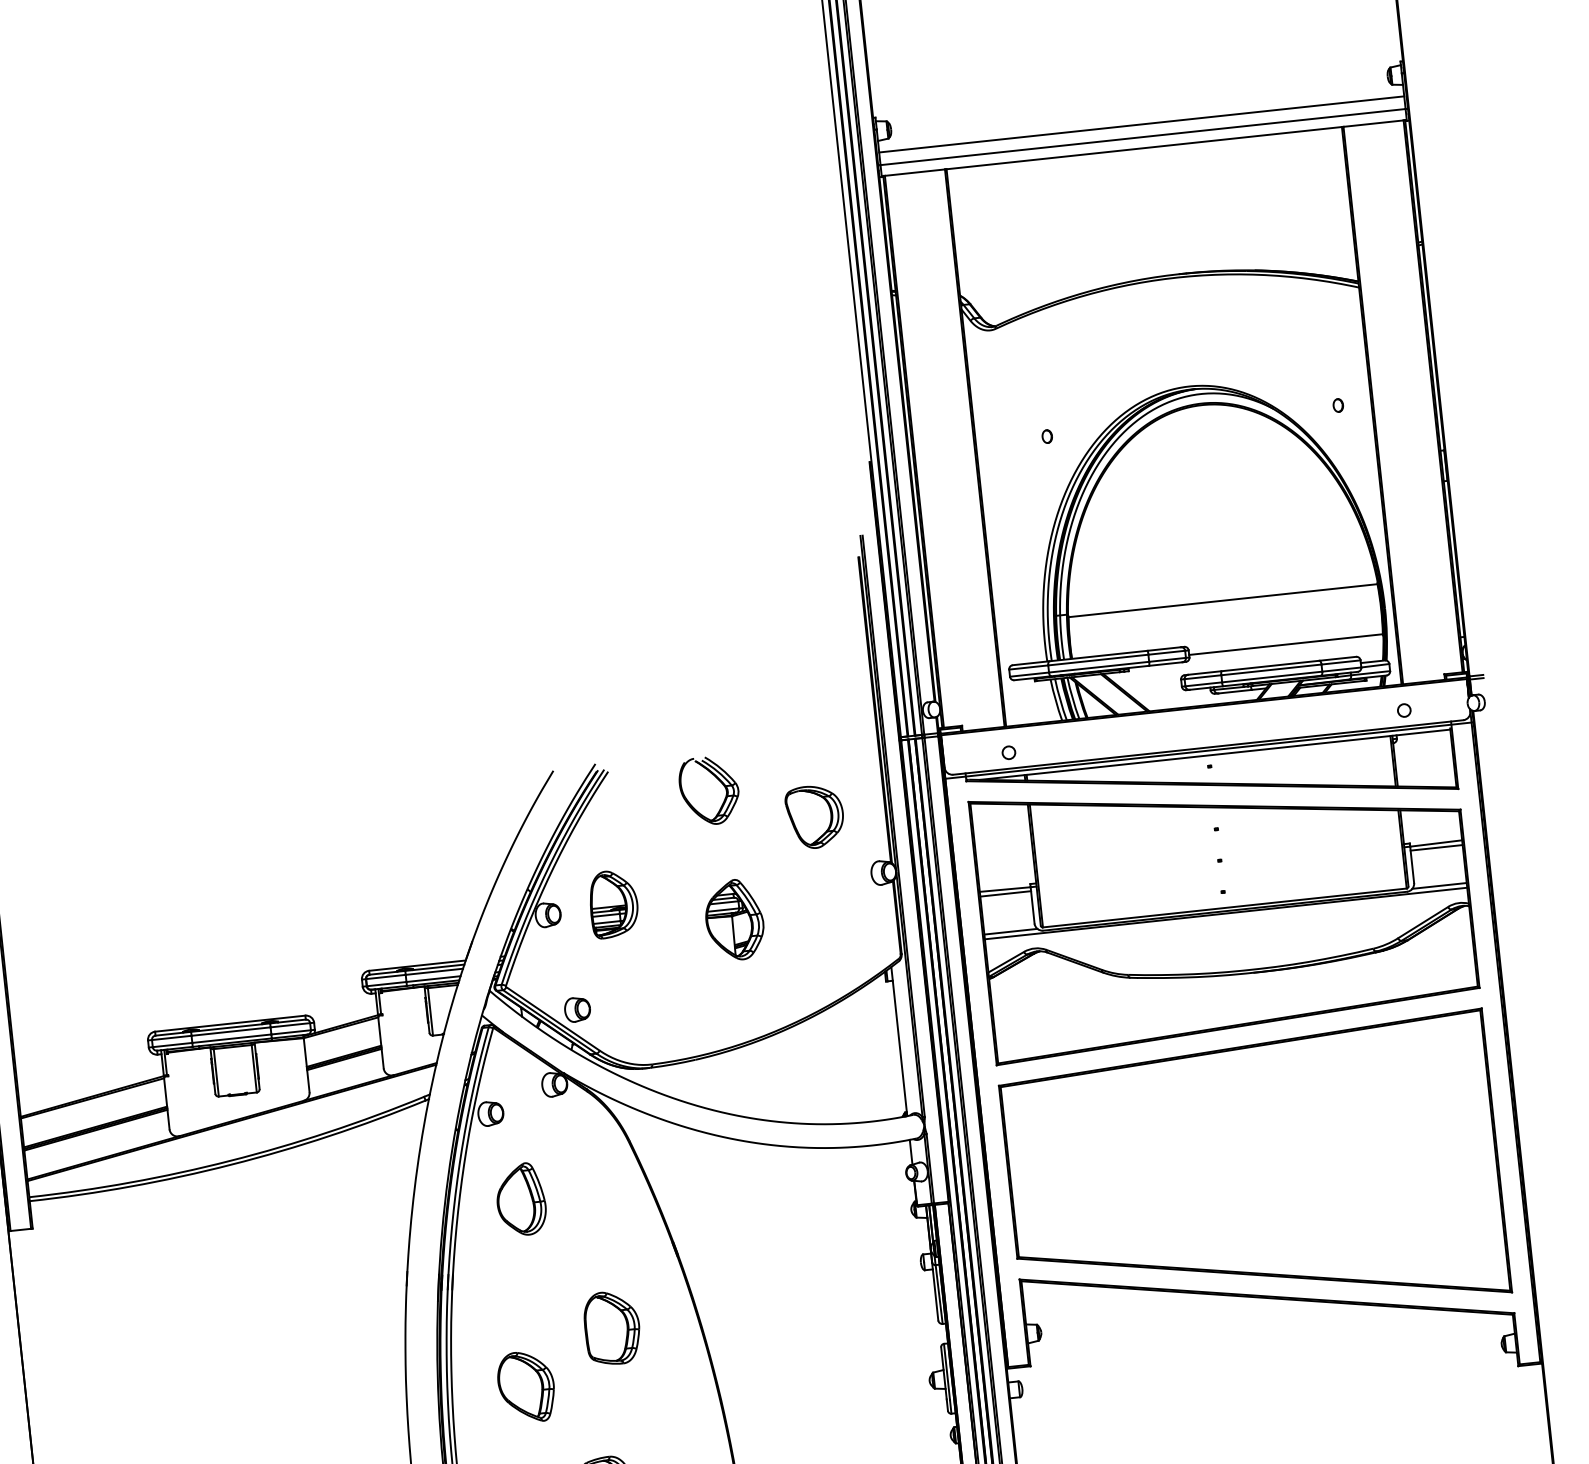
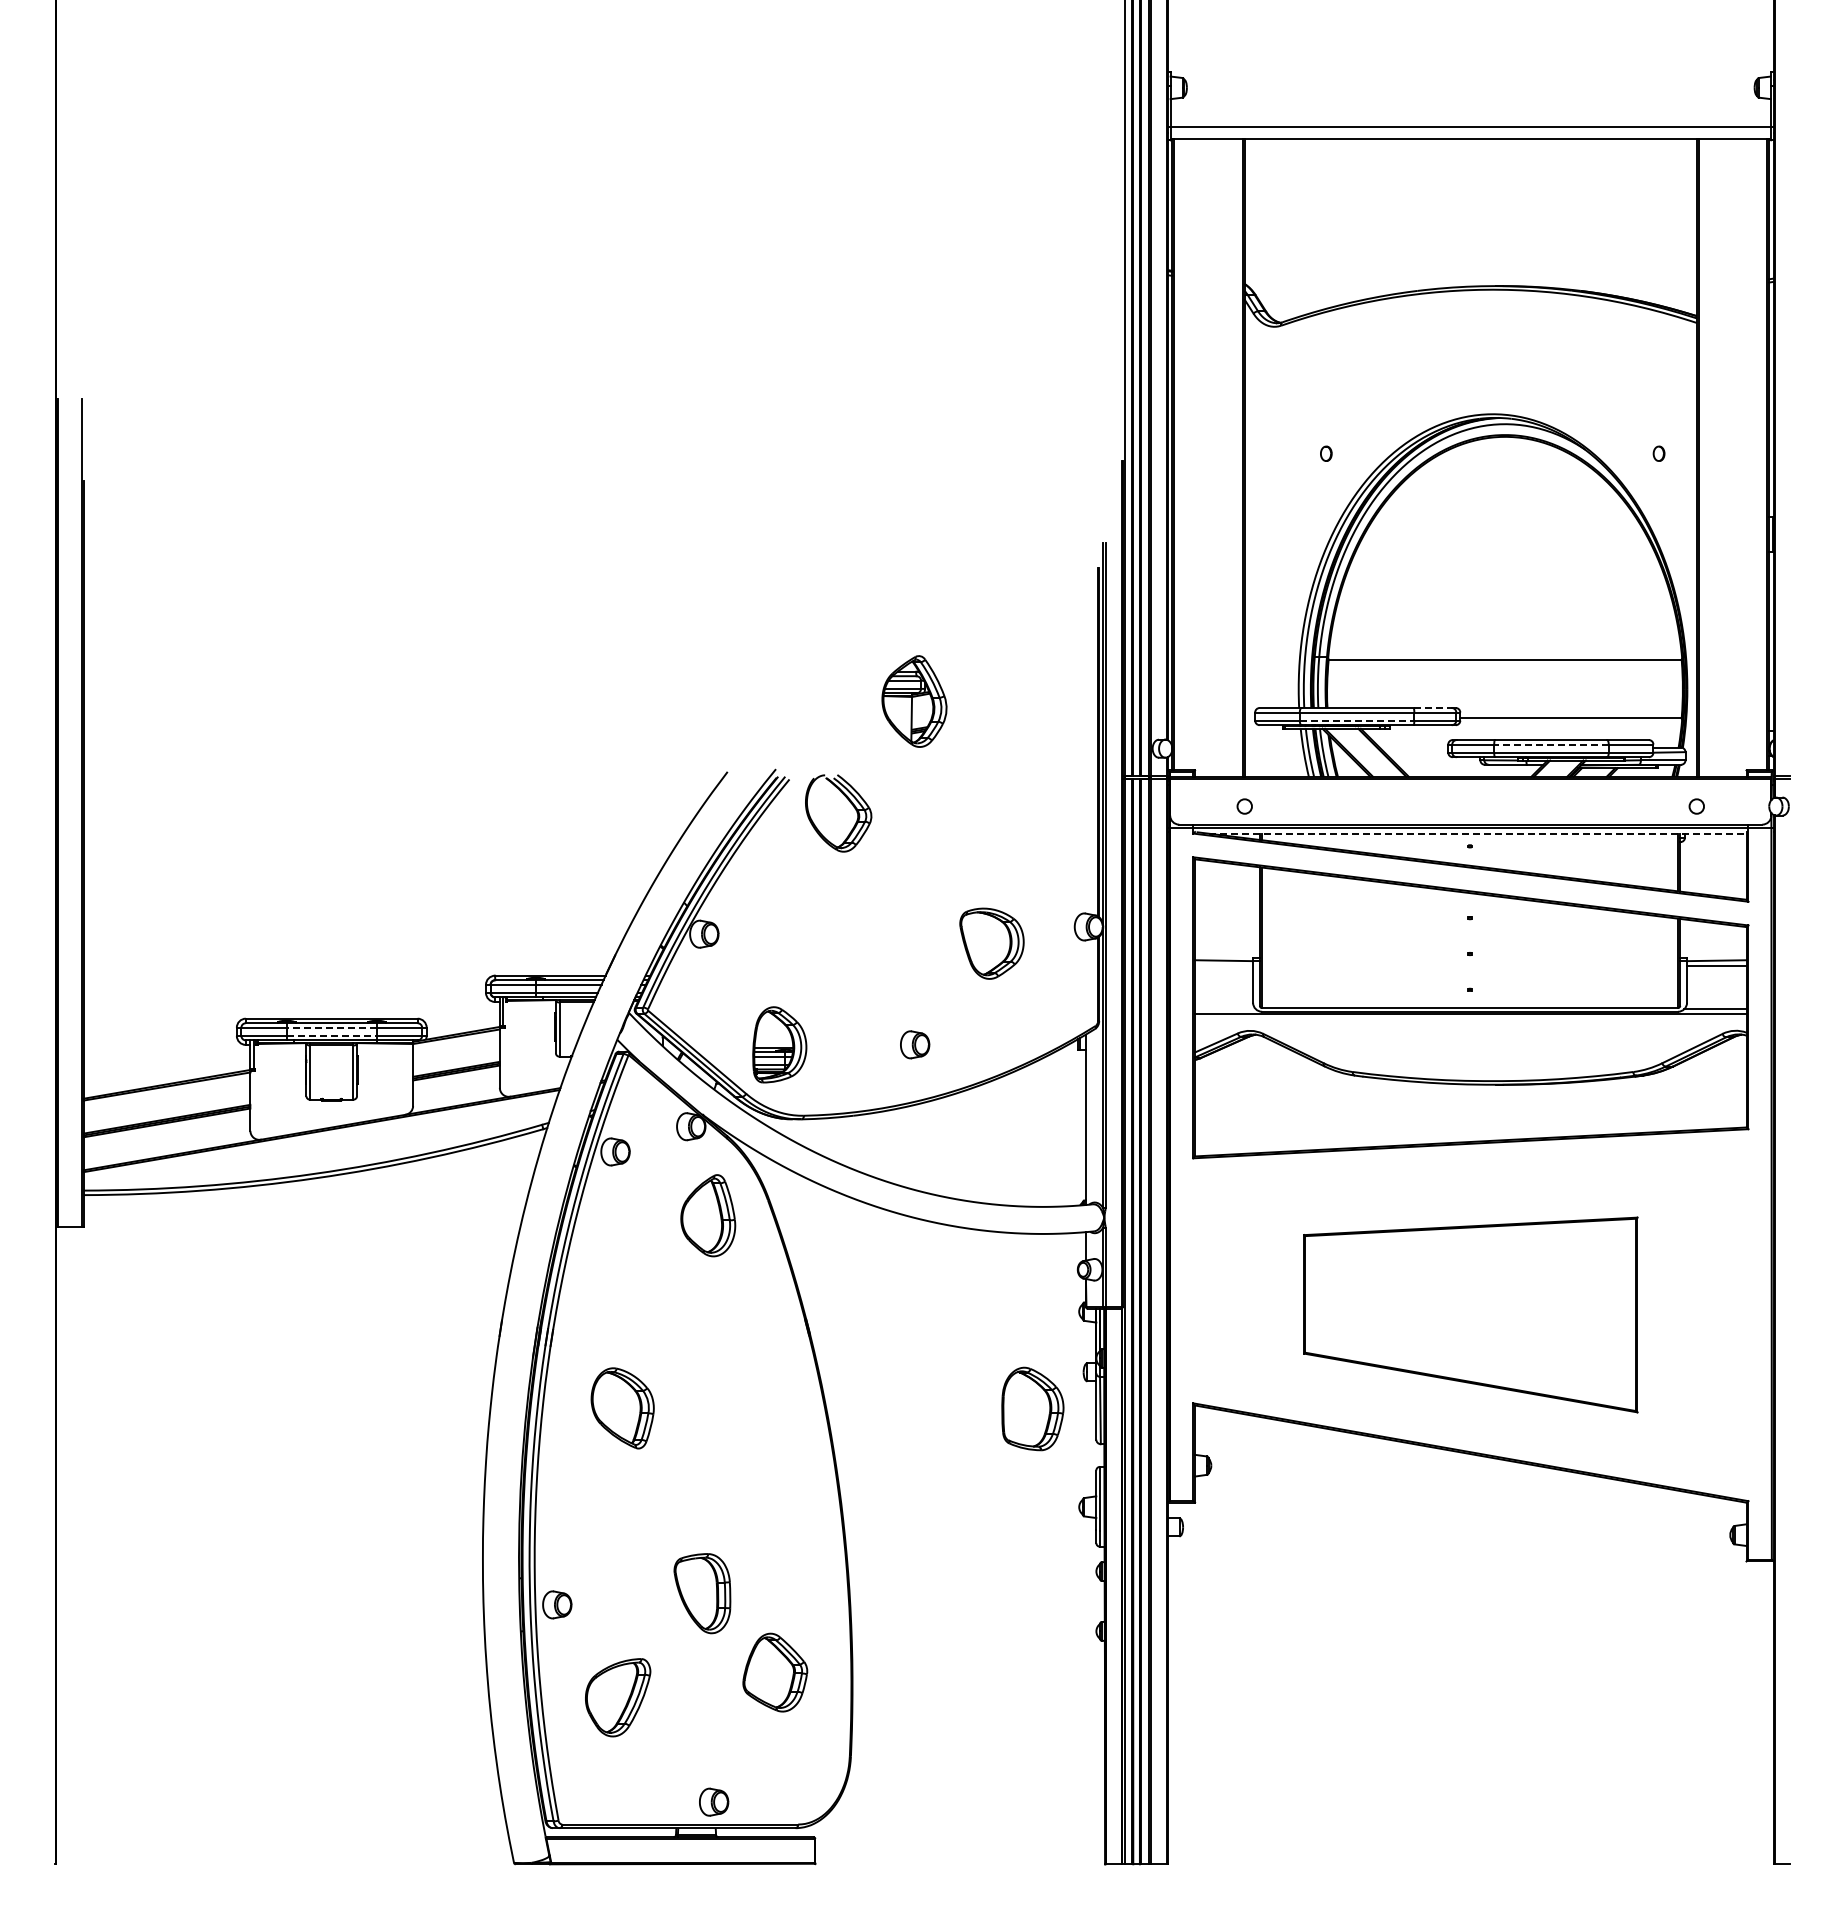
line: (1141, 124) -> (1470, 112), removed
line: (1164, 649) -> (1433, 708), solid -> dashed
line: (1099, 666) -> (1357, 720), solid -> dashed
line: (1271, 669) -> (1551, 744), solid -> dashed
line: (1215, 754) -> (1477, 833), solid -> dashed
part: (717, 780) -> (849, 802), moved
part: (814, 816) -> (991, 943), moved
line: (1006, 893) -> (1224, 965), removed
part: (613, 903) -> (779, 1044), moved
part: (734, 920) -> (914, 701), moved
line: (1011, 932) -> (1225, 1009), removed
part: (577, 1009) -> (915, 1044), moved
line: (230, 1031) -> (331, 1027), solid -> dashed
line: (232, 1038) -> (332, 1035), solid -> dashed
part: (1253, 1175) -> (1470, 1314), size x0.6
part: (521, 1199) -> (708, 1215), moved
part: (611, 1327) -> (1032, 1408), moved
part: (526, 1387) -> (622, 1408), moved

